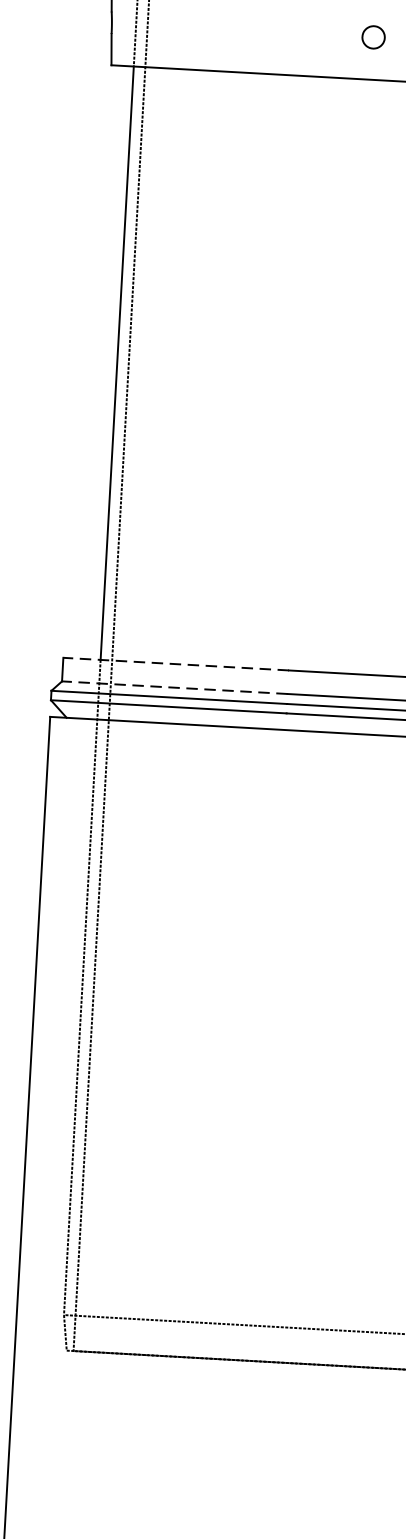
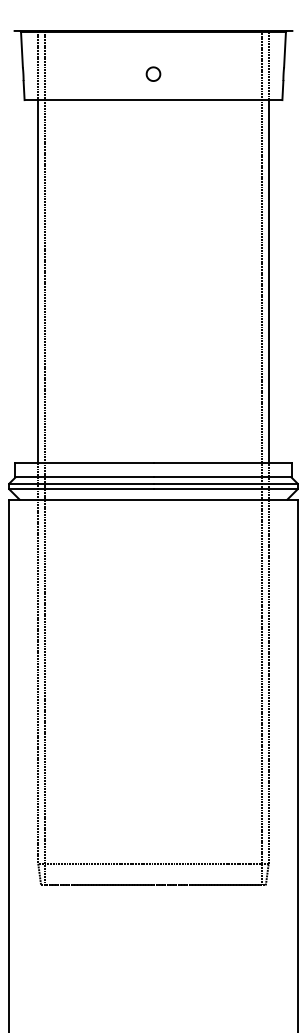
part: (373, 36) -> (153, 73), moved
line: (174, 664) -> (83, 463), dashed -> solid
line: (173, 687) -> (83, 477), dashed -> solid

